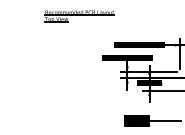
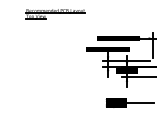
part: (79, 16) -> (55, 14), moved

